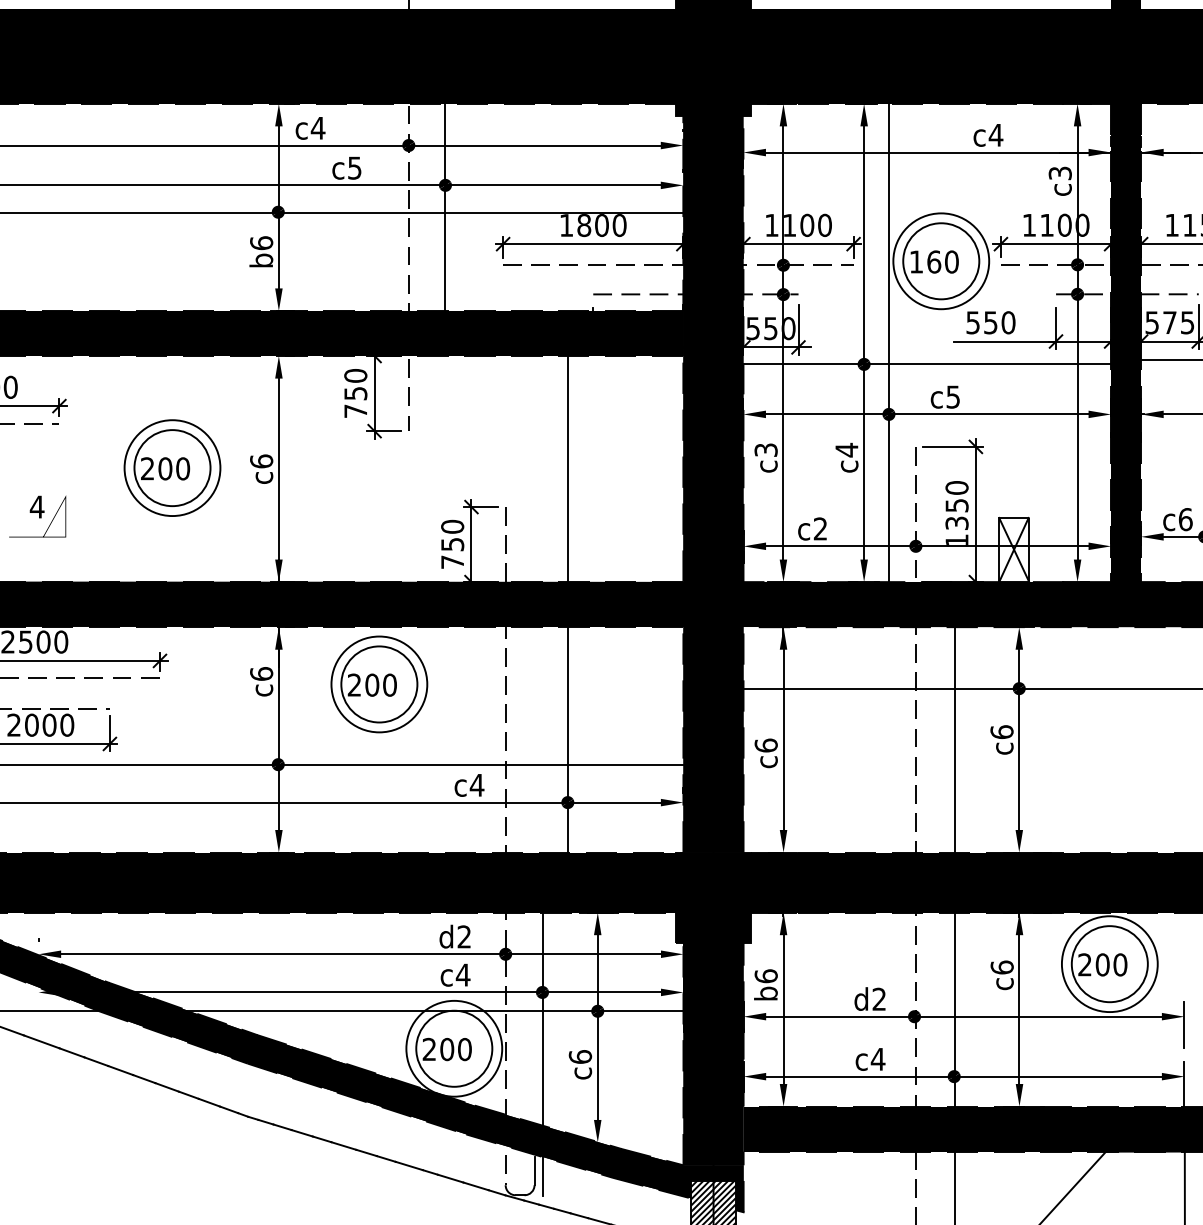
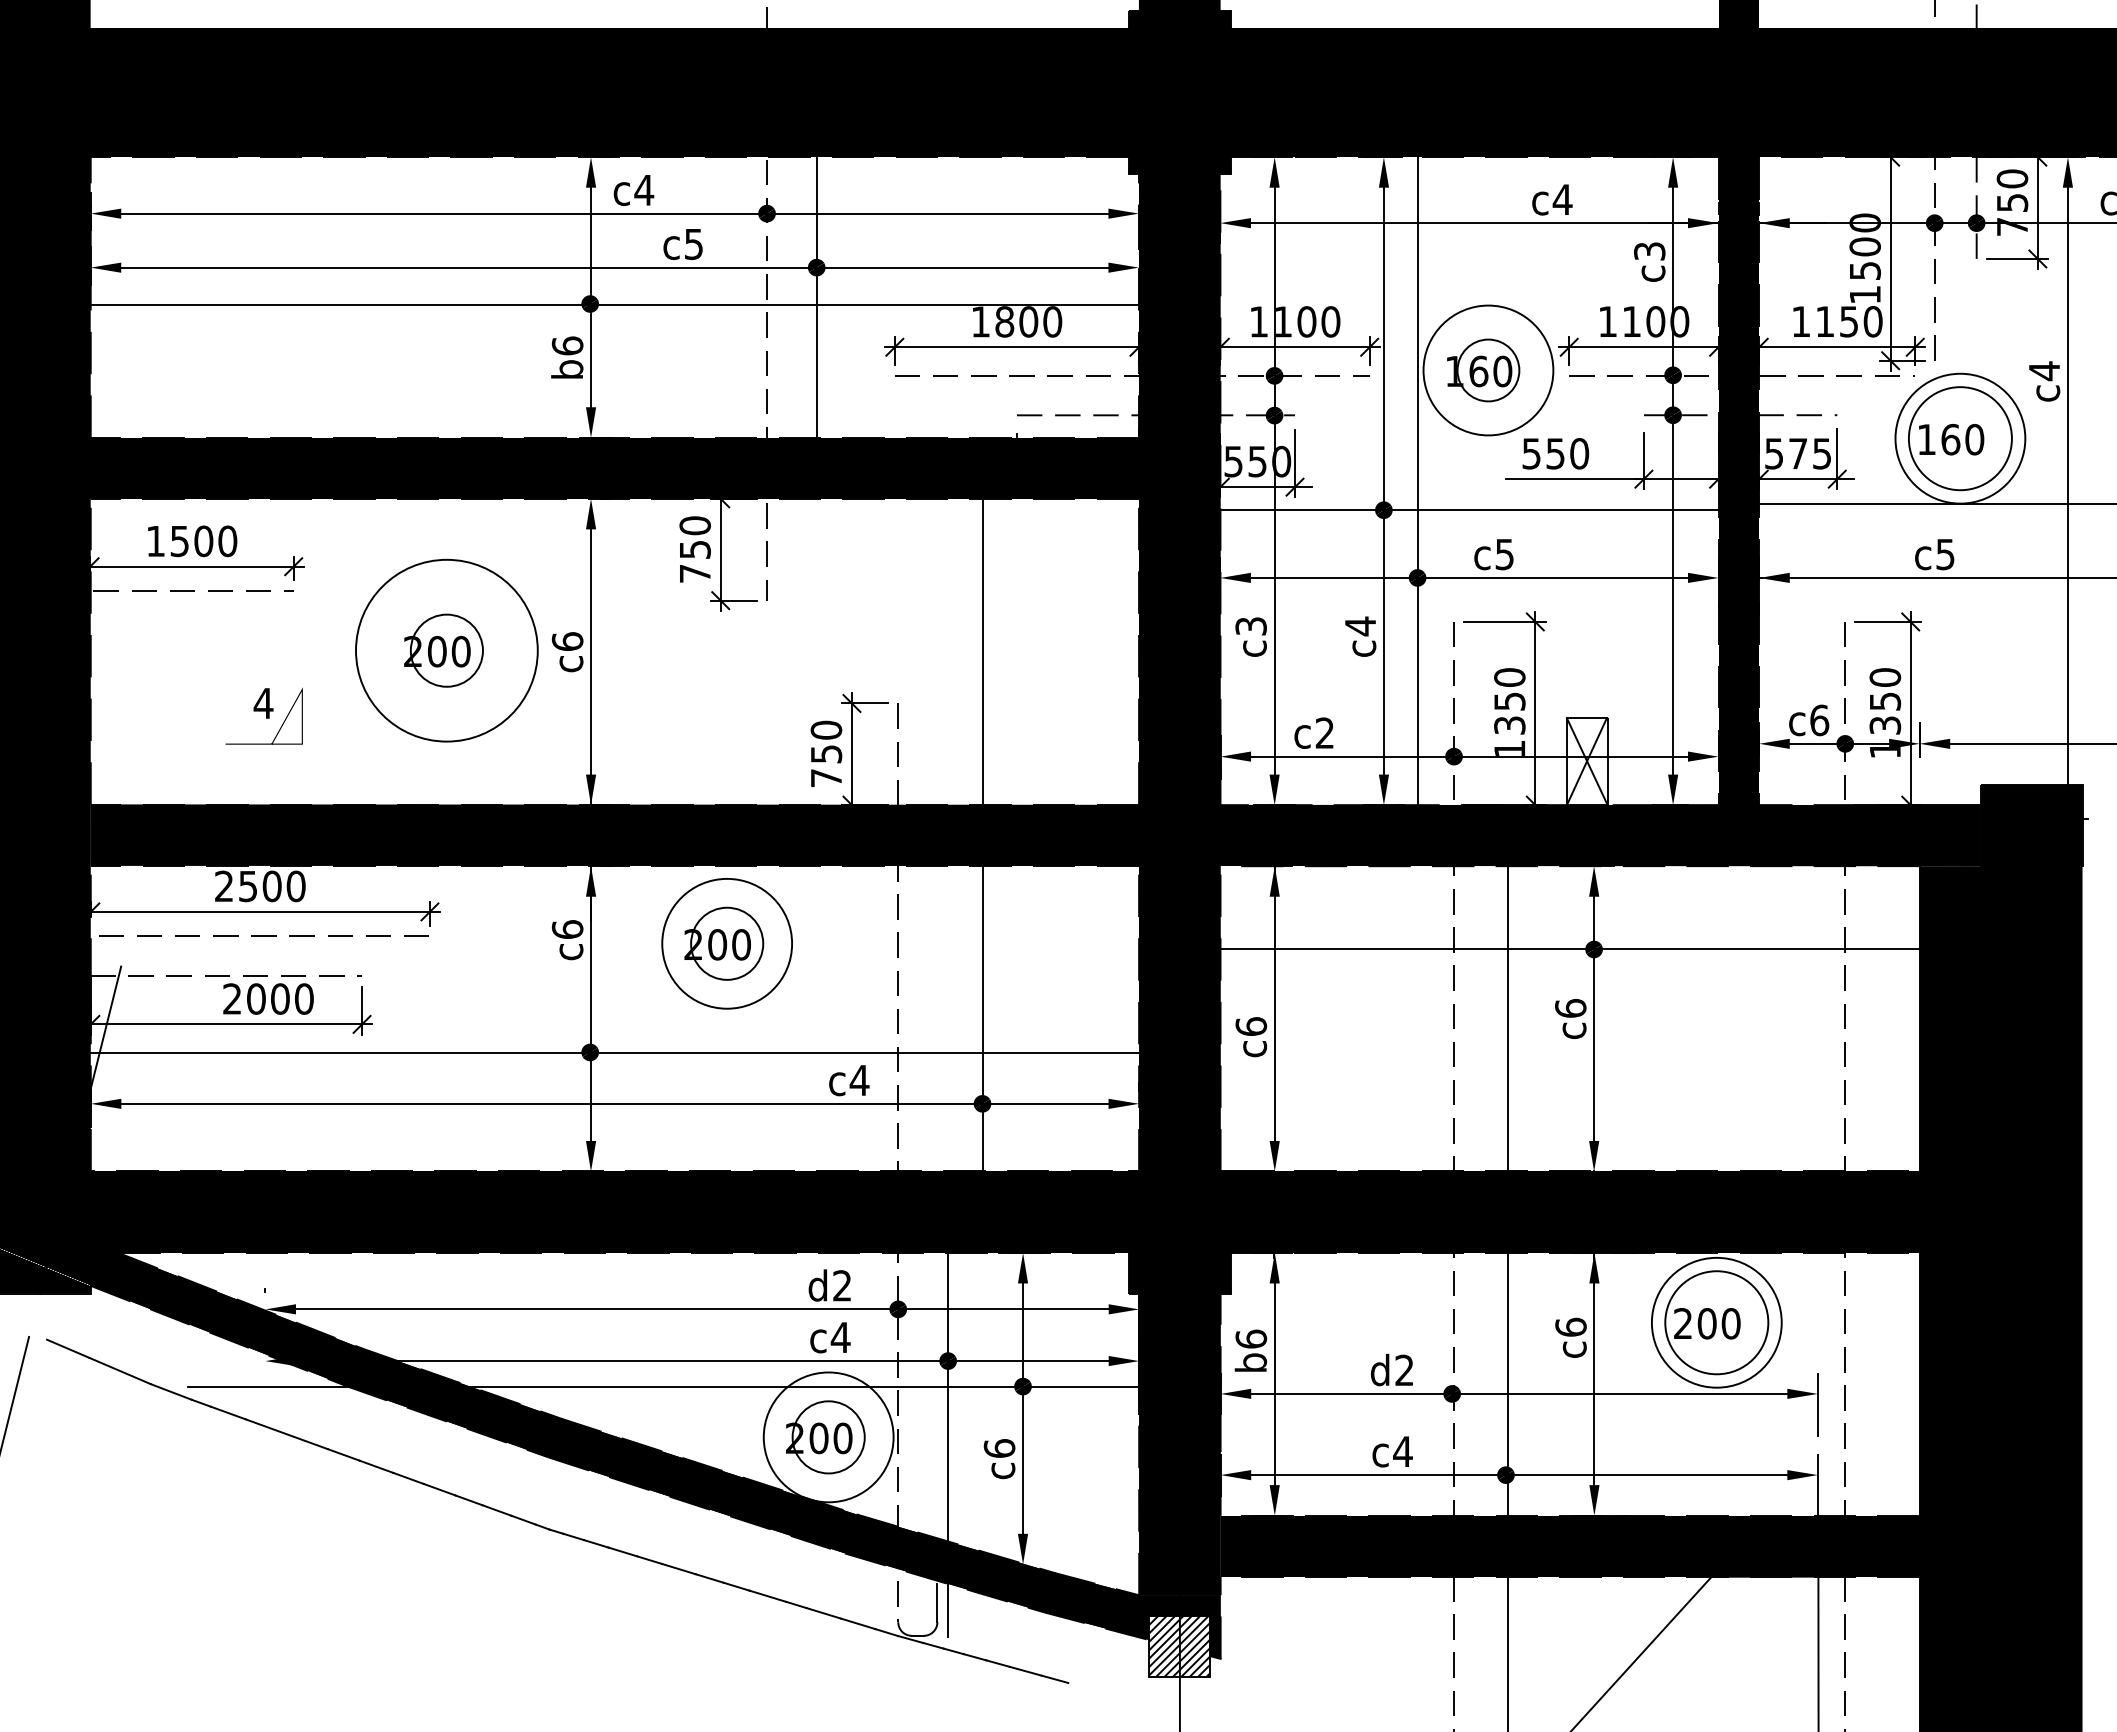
circle: (940, 261) -> (1487, 370), size x0.6
circle: (172, 467) -> (446, 650), size x0.7
circle: (172, 467) -> (446, 650), size x1.4
circle: (378, 684) -> (726, 943), size x0.7
circle: (454, 1048) -> (828, 1436), size x0.7

